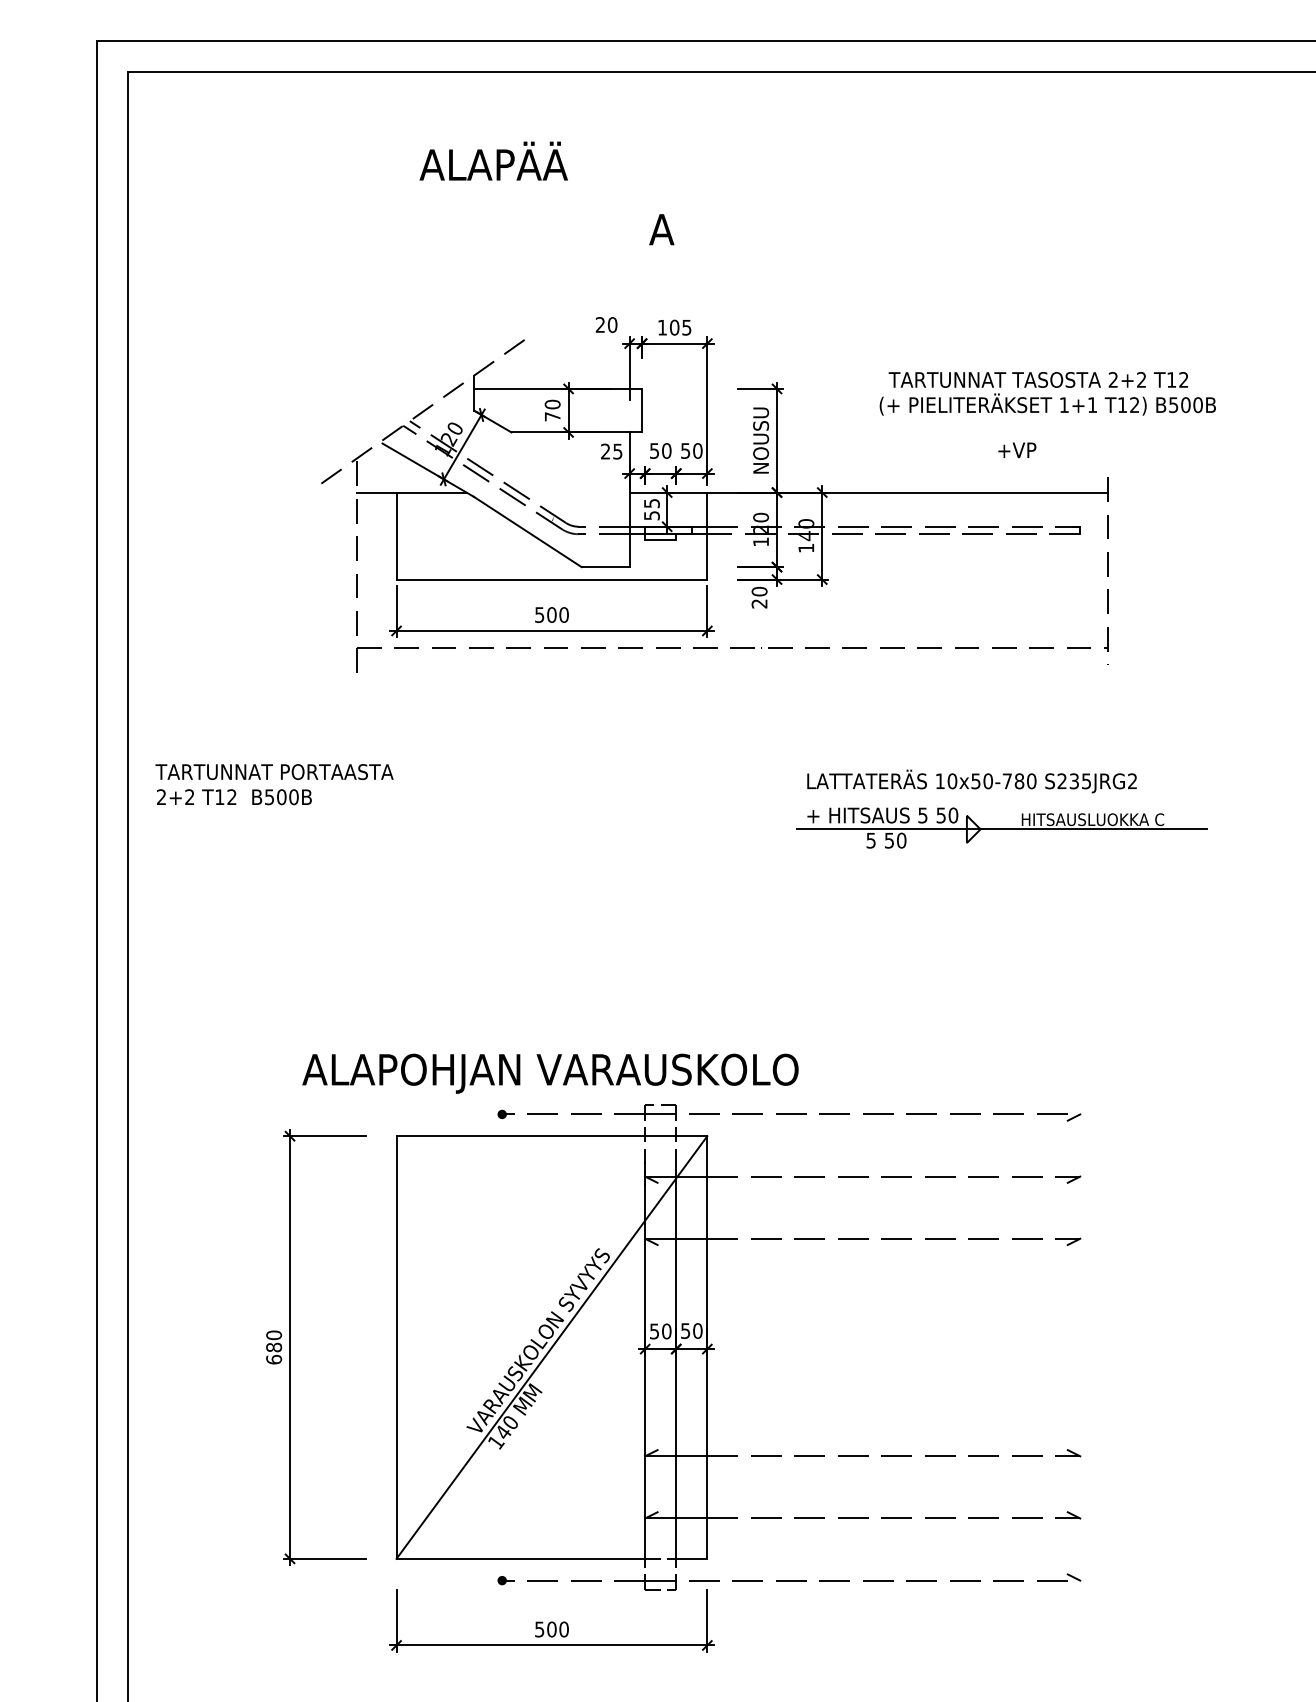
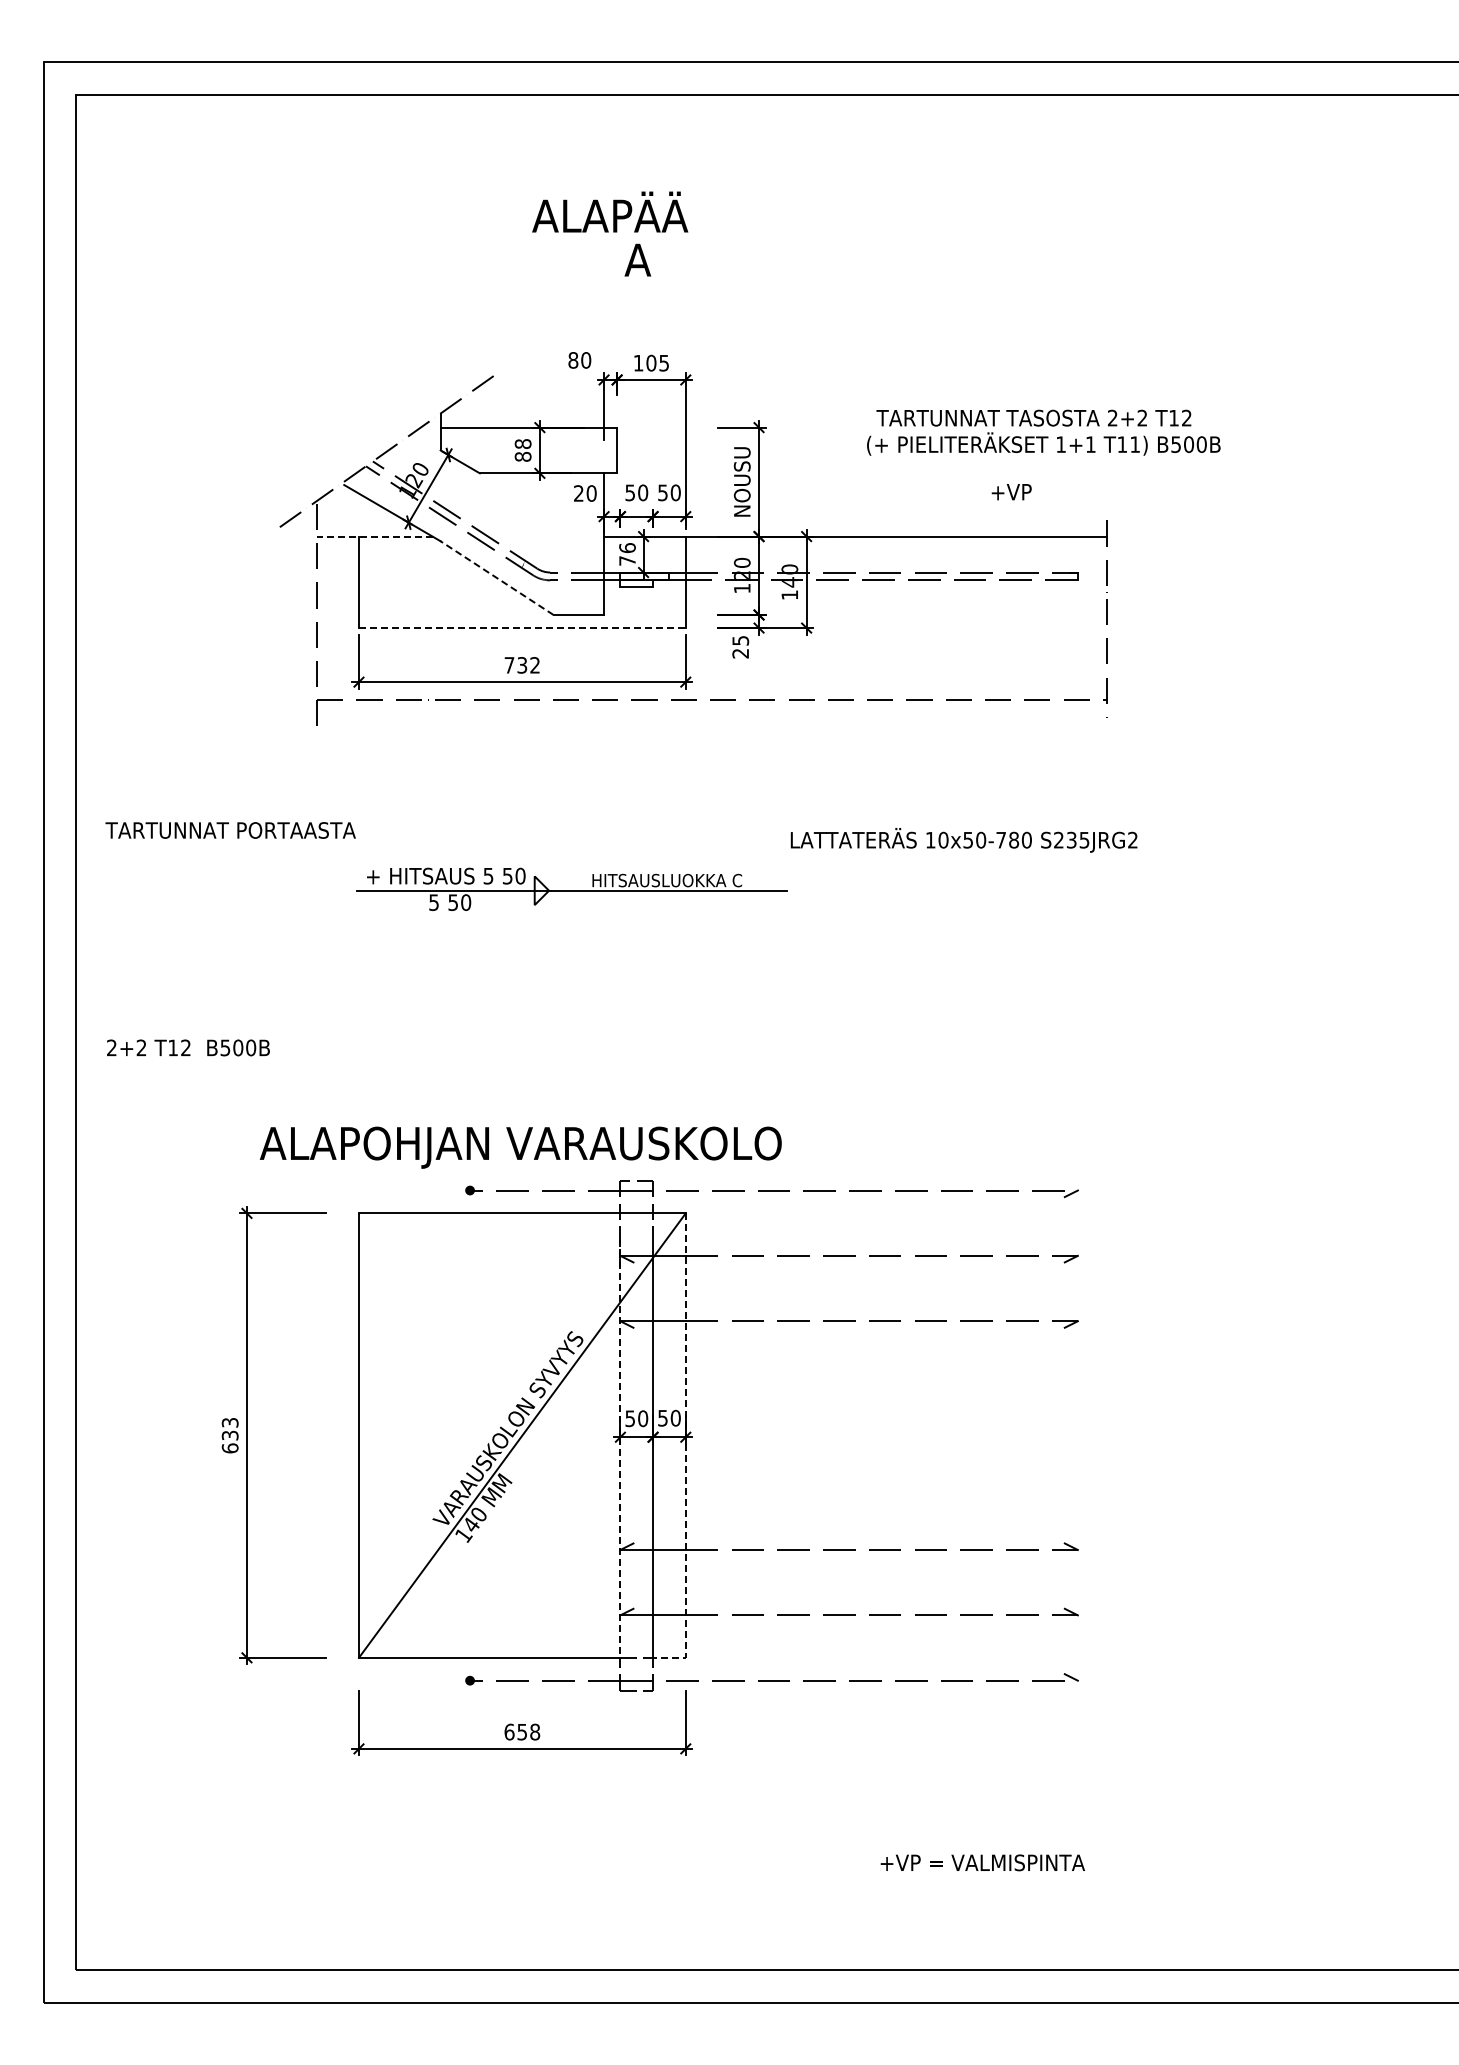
text: (494, 160) -> (610, 211), moved
text: (600, 325) -> (573, 360), 20 -> 80
text: (1134, 404) -> (1134, 444), T12) -> T11)
text: (552, 410) -> (522, 450), 70 -> 88
text: (617, 451) -> (591, 493), 25 -> 20
line: (411, 492) -> (374, 536), solid -> dashed
text: (651, 509) -> (627, 554), 55 -> 76
line: (527, 531) -> (496, 577), solid -> dashed
line: (552, 579) -> (522, 628), solid -> dashed
text: (759, 591) -> (740, 640), 20 -> 25
text: (552, 615) -> (522, 665), 500 -> 732
text: (234, 796) -> (188, 1047), moved
part: (1001, 827) -> (571, 888), moved
text: (273, 1340) -> (229, 1428), 680 -> 633
line: (645, 1360) -> (620, 1449), solid -> dashed
line: (707, 1364) -> (685, 1453), solid -> dashed
text: (552, 1628) -> (522, 1731), 500 -> 658

